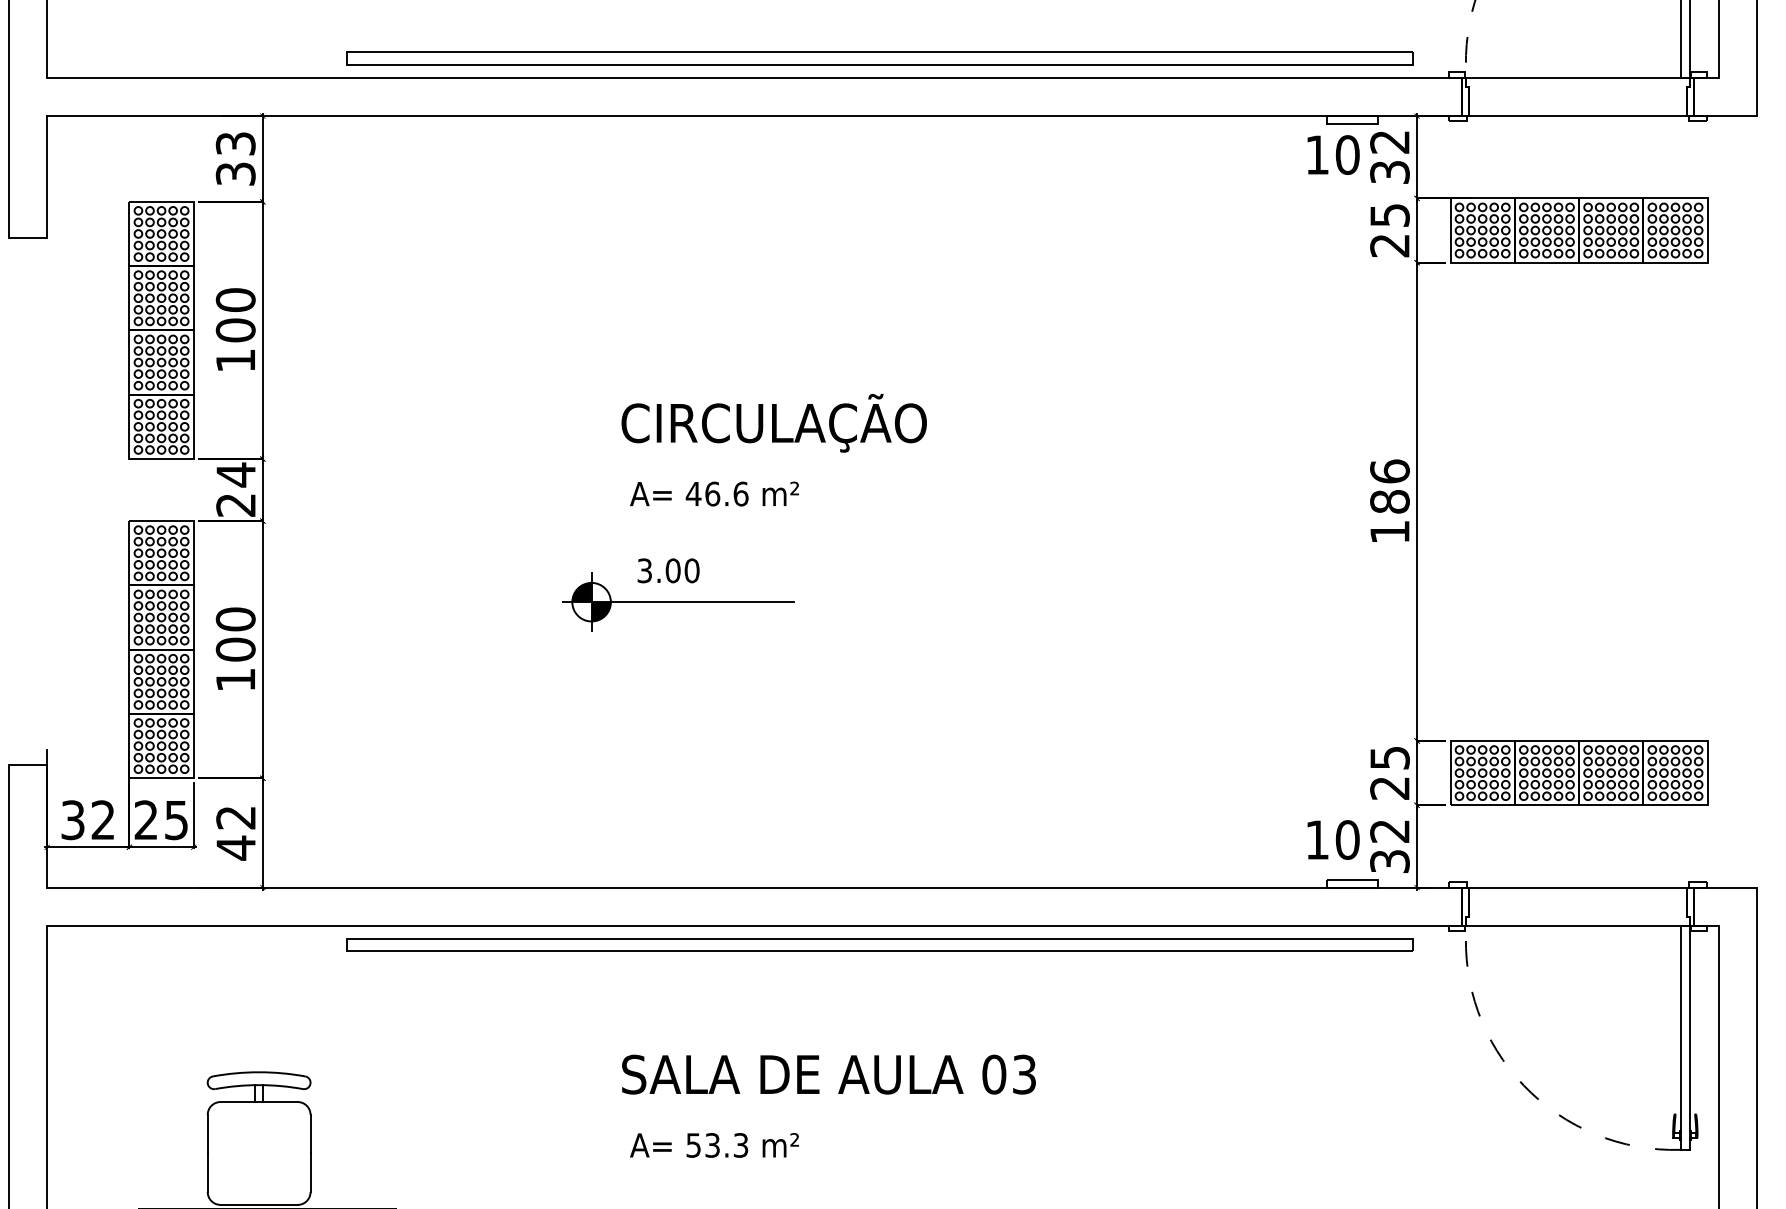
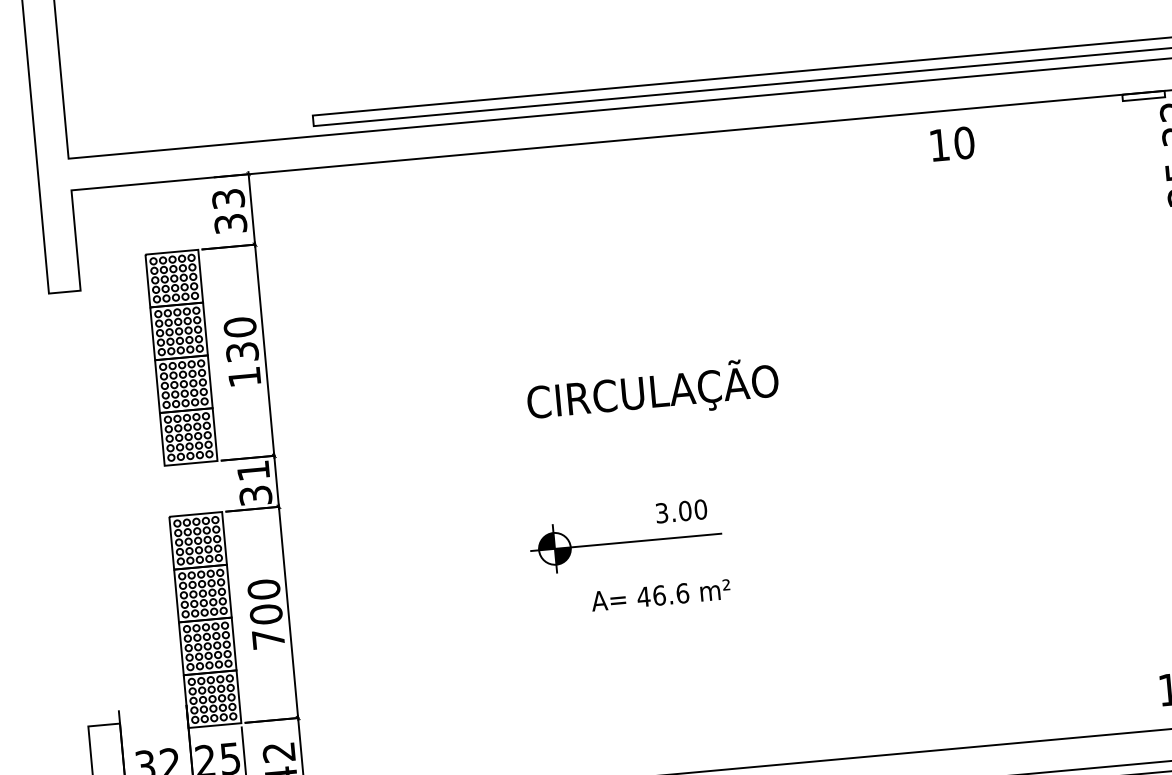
text: (1333, 154) -> (952, 143), moved
text: (235, 330) -> (242, 352), 100 -> 130
text: (773, 422) -> (652, 391), moved
text: (236, 489) -> (254, 482), 24 -> 31
text: (714, 493) -> (660, 594), moved
text: (668, 570) -> (681, 511), moved
text: (235, 679) -> (268, 638), 100 -> 700

